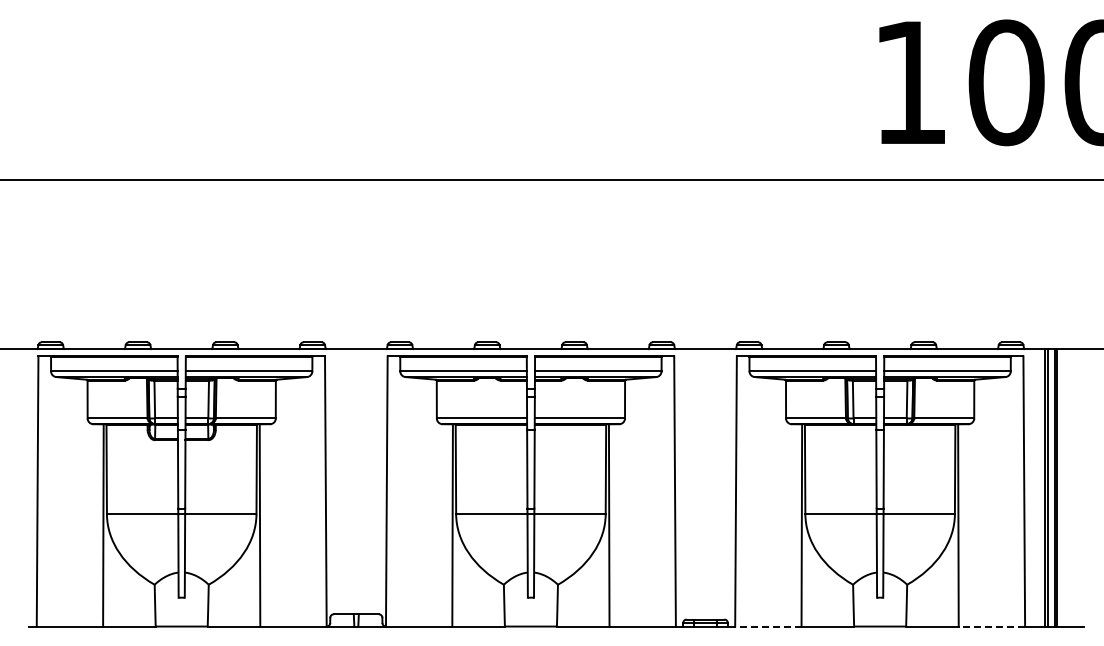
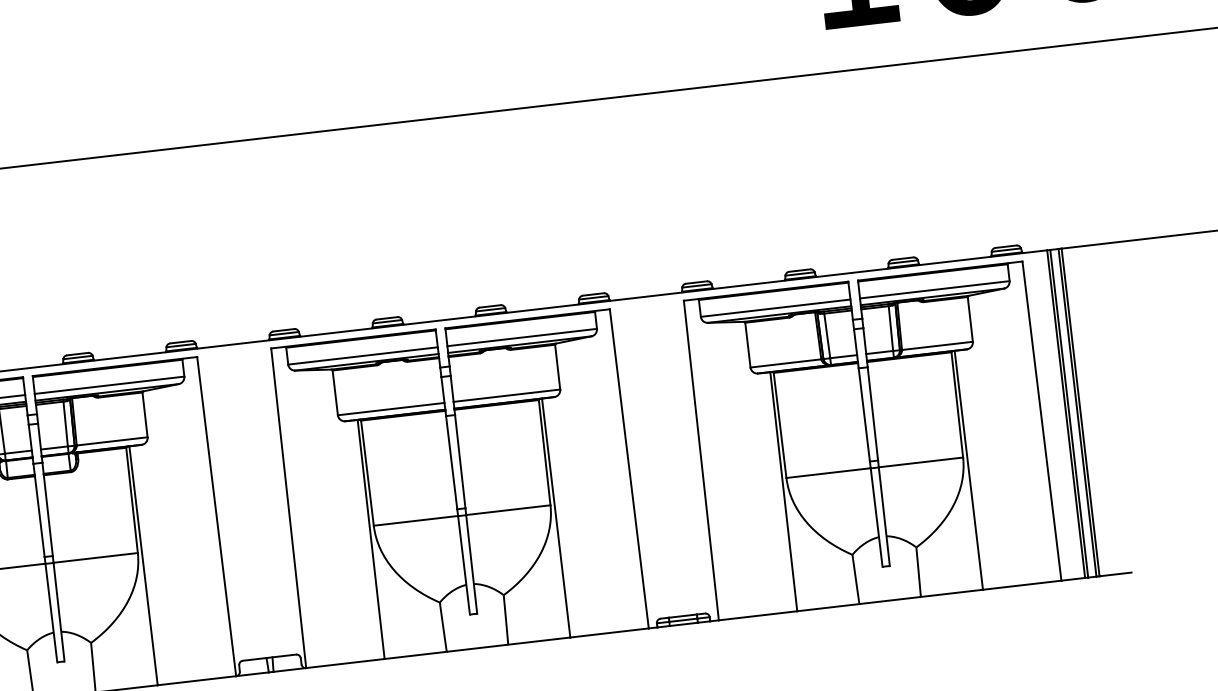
line: (767, 626) -> (757, 615), dashed -> solid
line: (991, 626) -> (1021, 585), dashed -> solid

